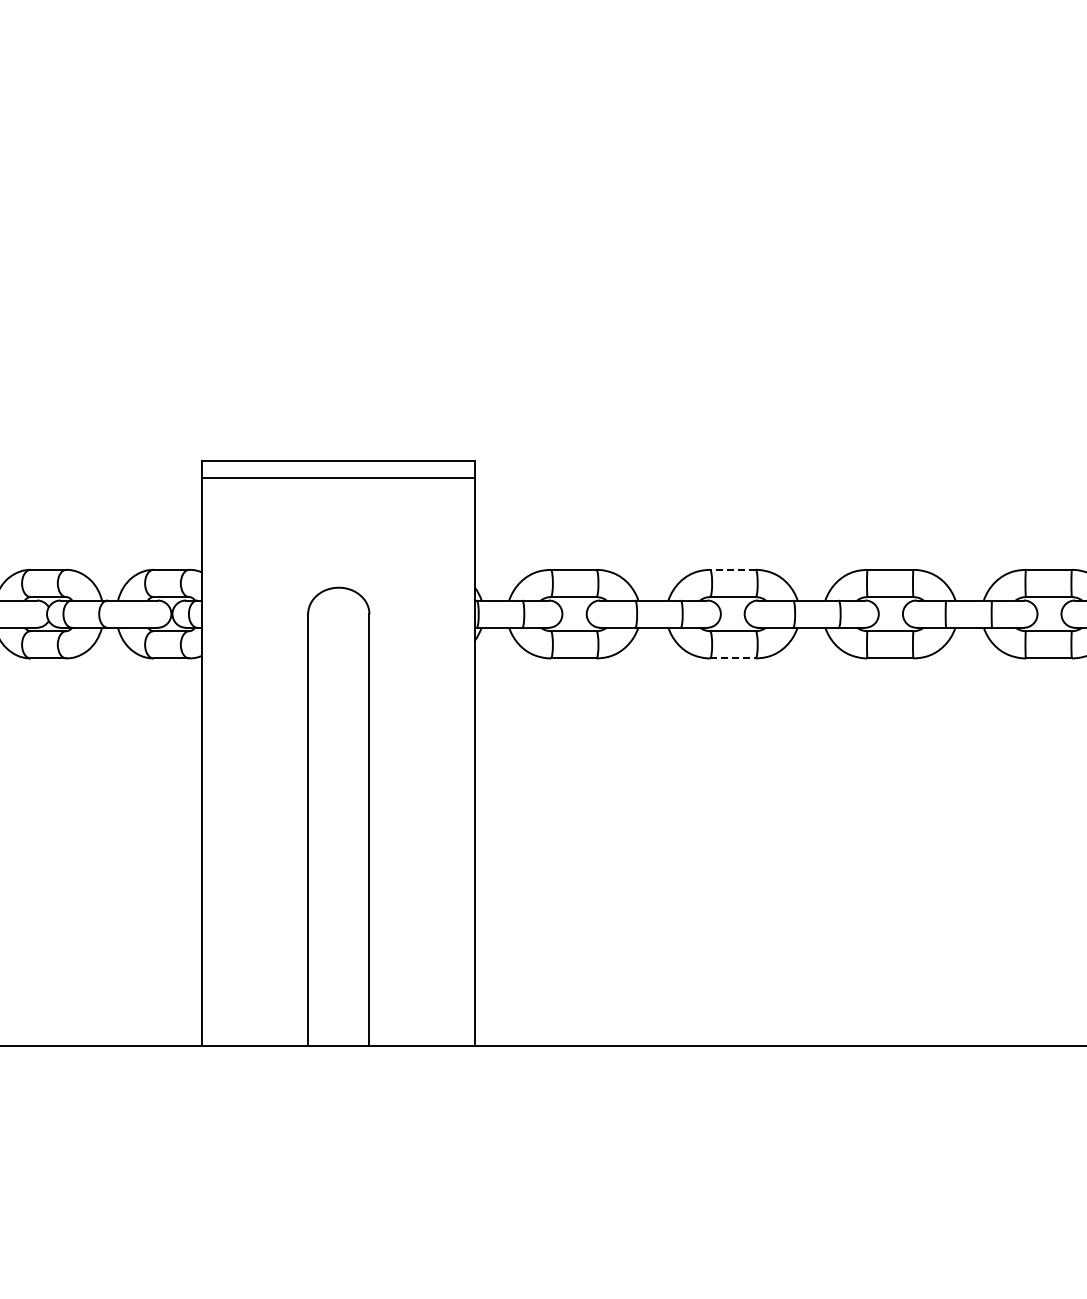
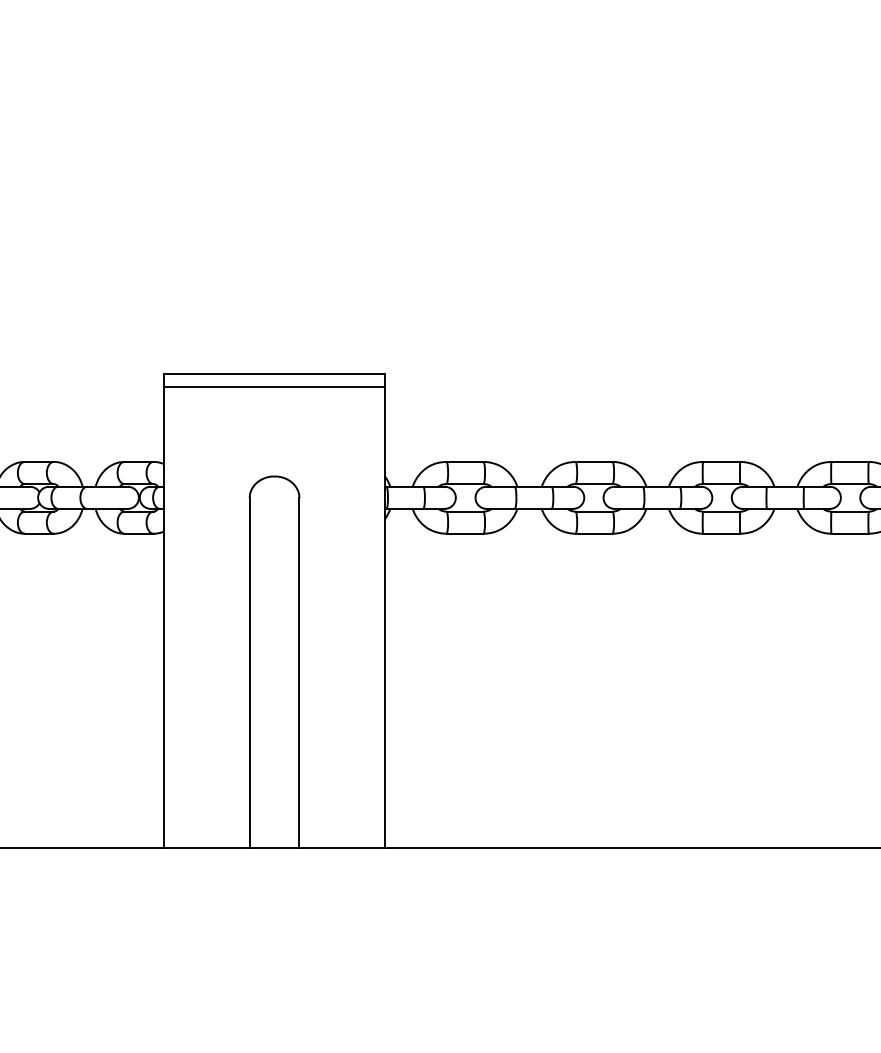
line: (733, 569) -> (594, 461), dashed -> solid
line: (733, 658) -> (594, 533), dashed -> solid

